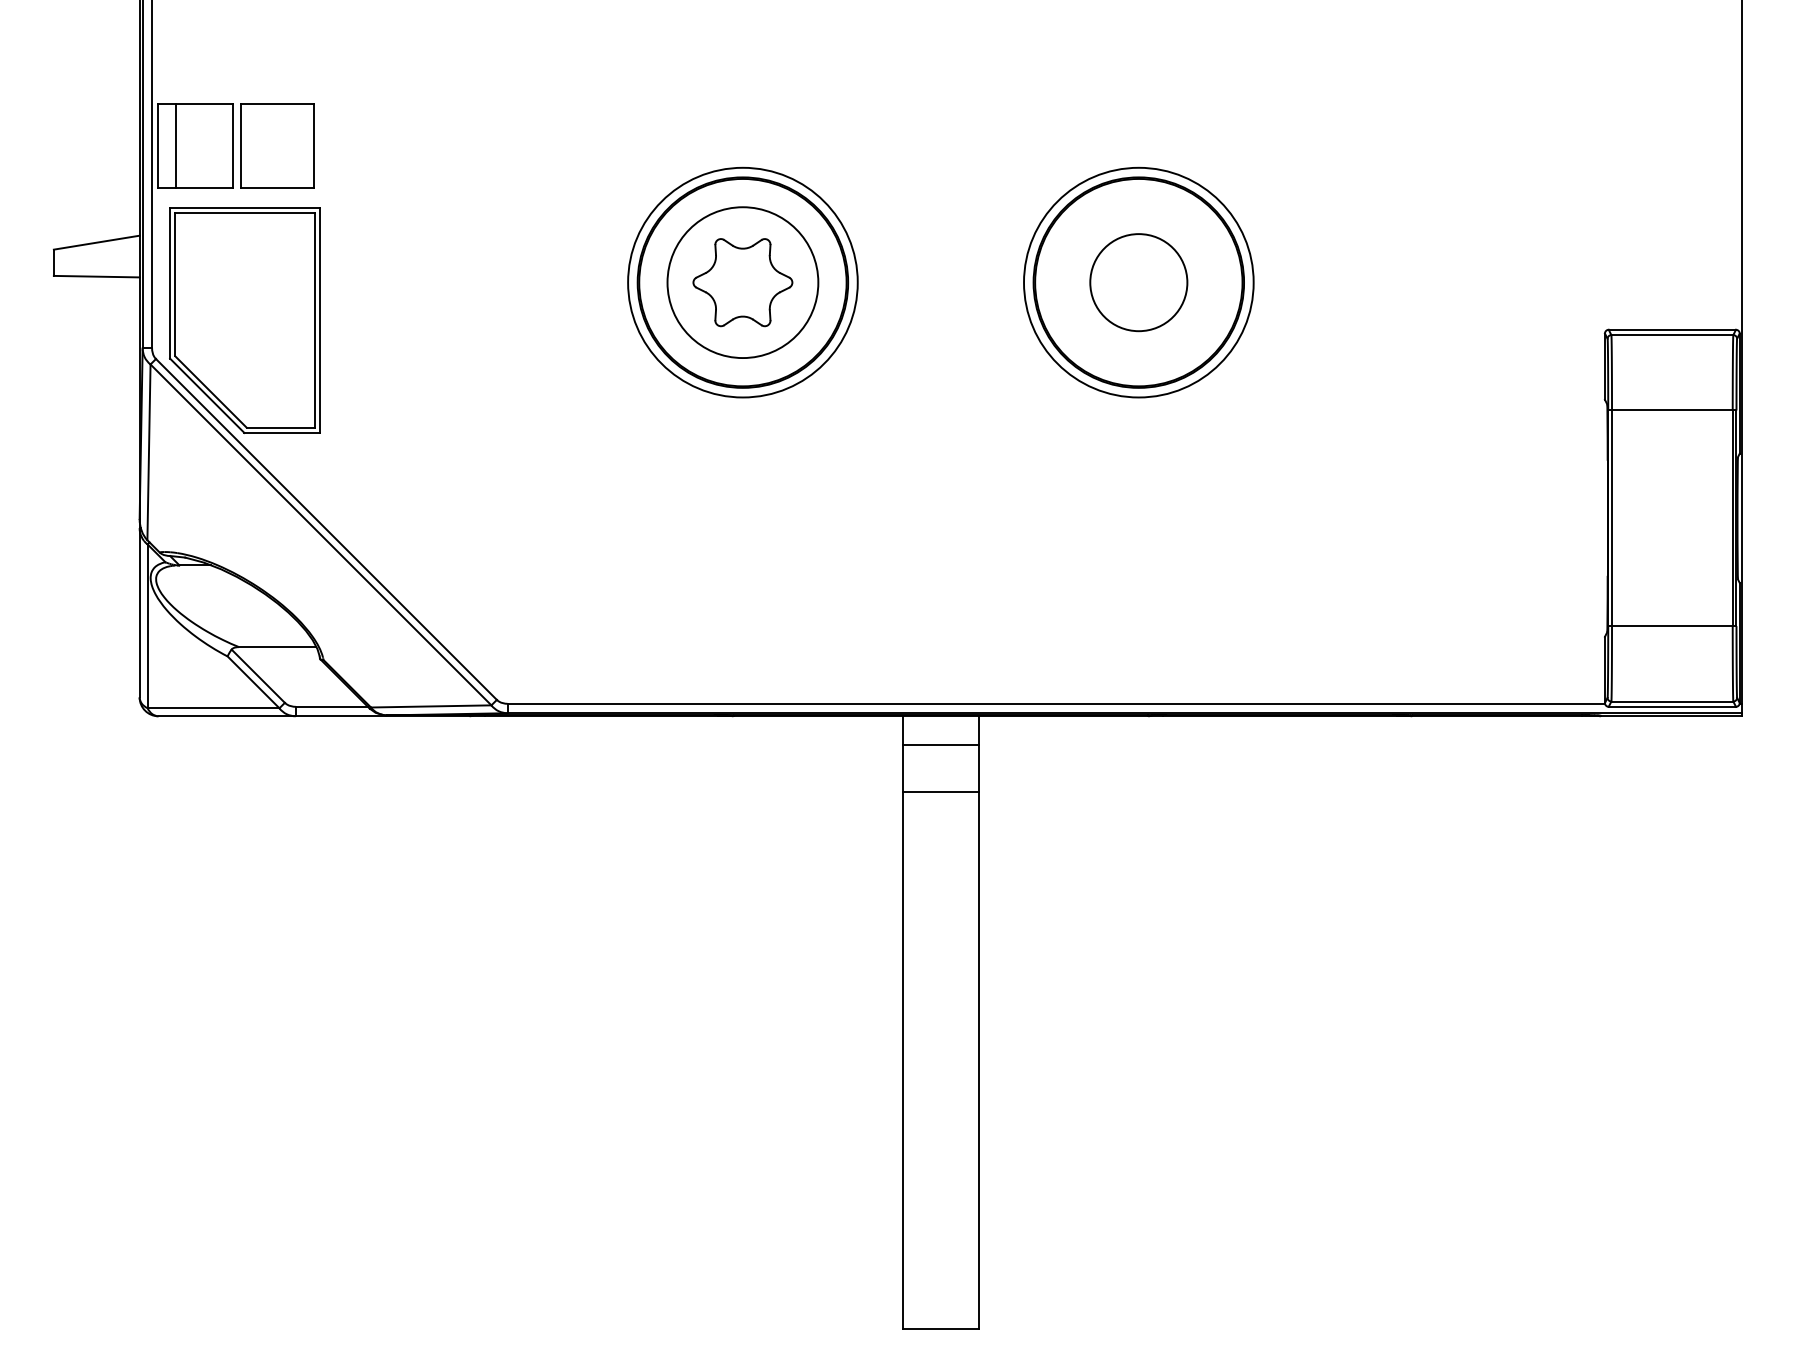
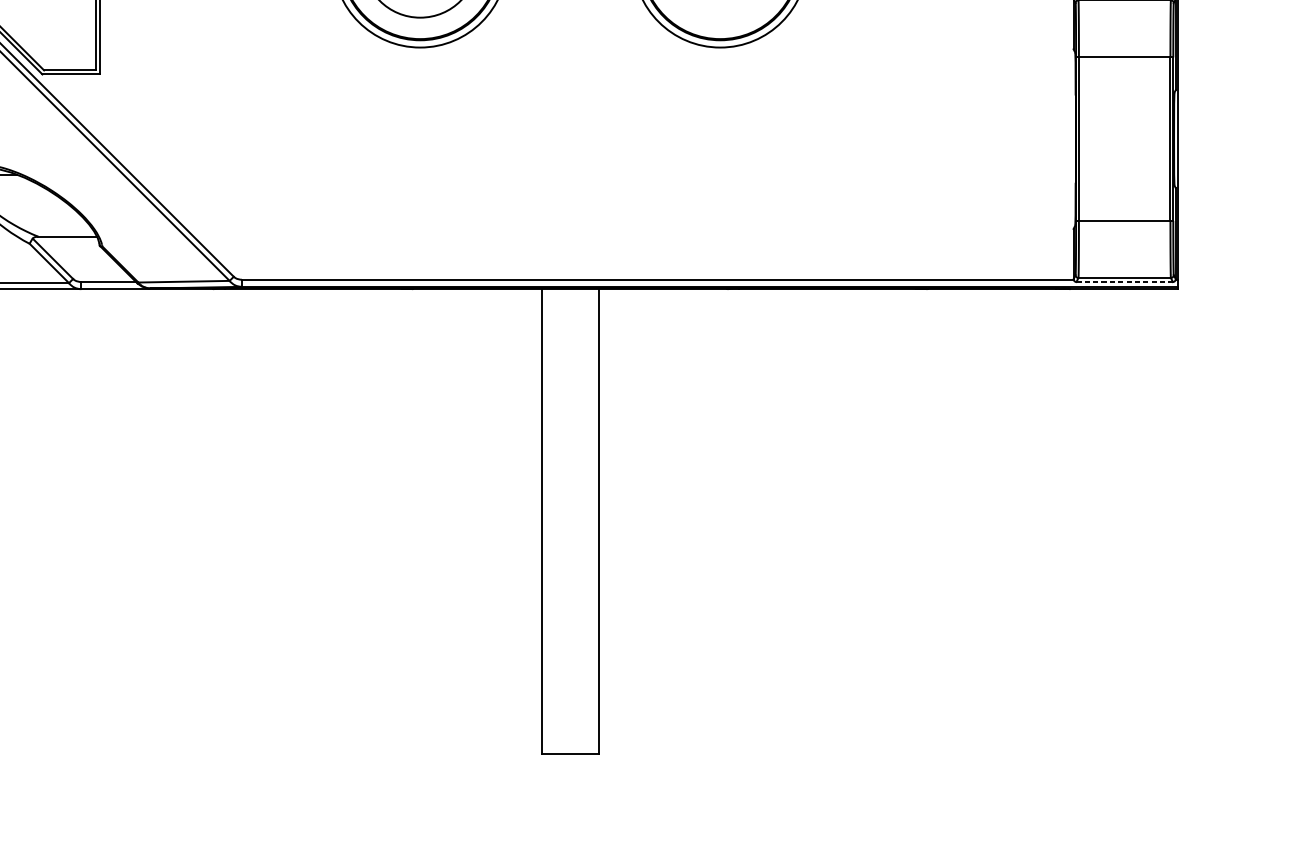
line: (1672, 706) -> (1124, 281), solid -> dashed
line: (940, 744) -> (570, 310), removed
line: (940, 791) -> (570, 346), removed

